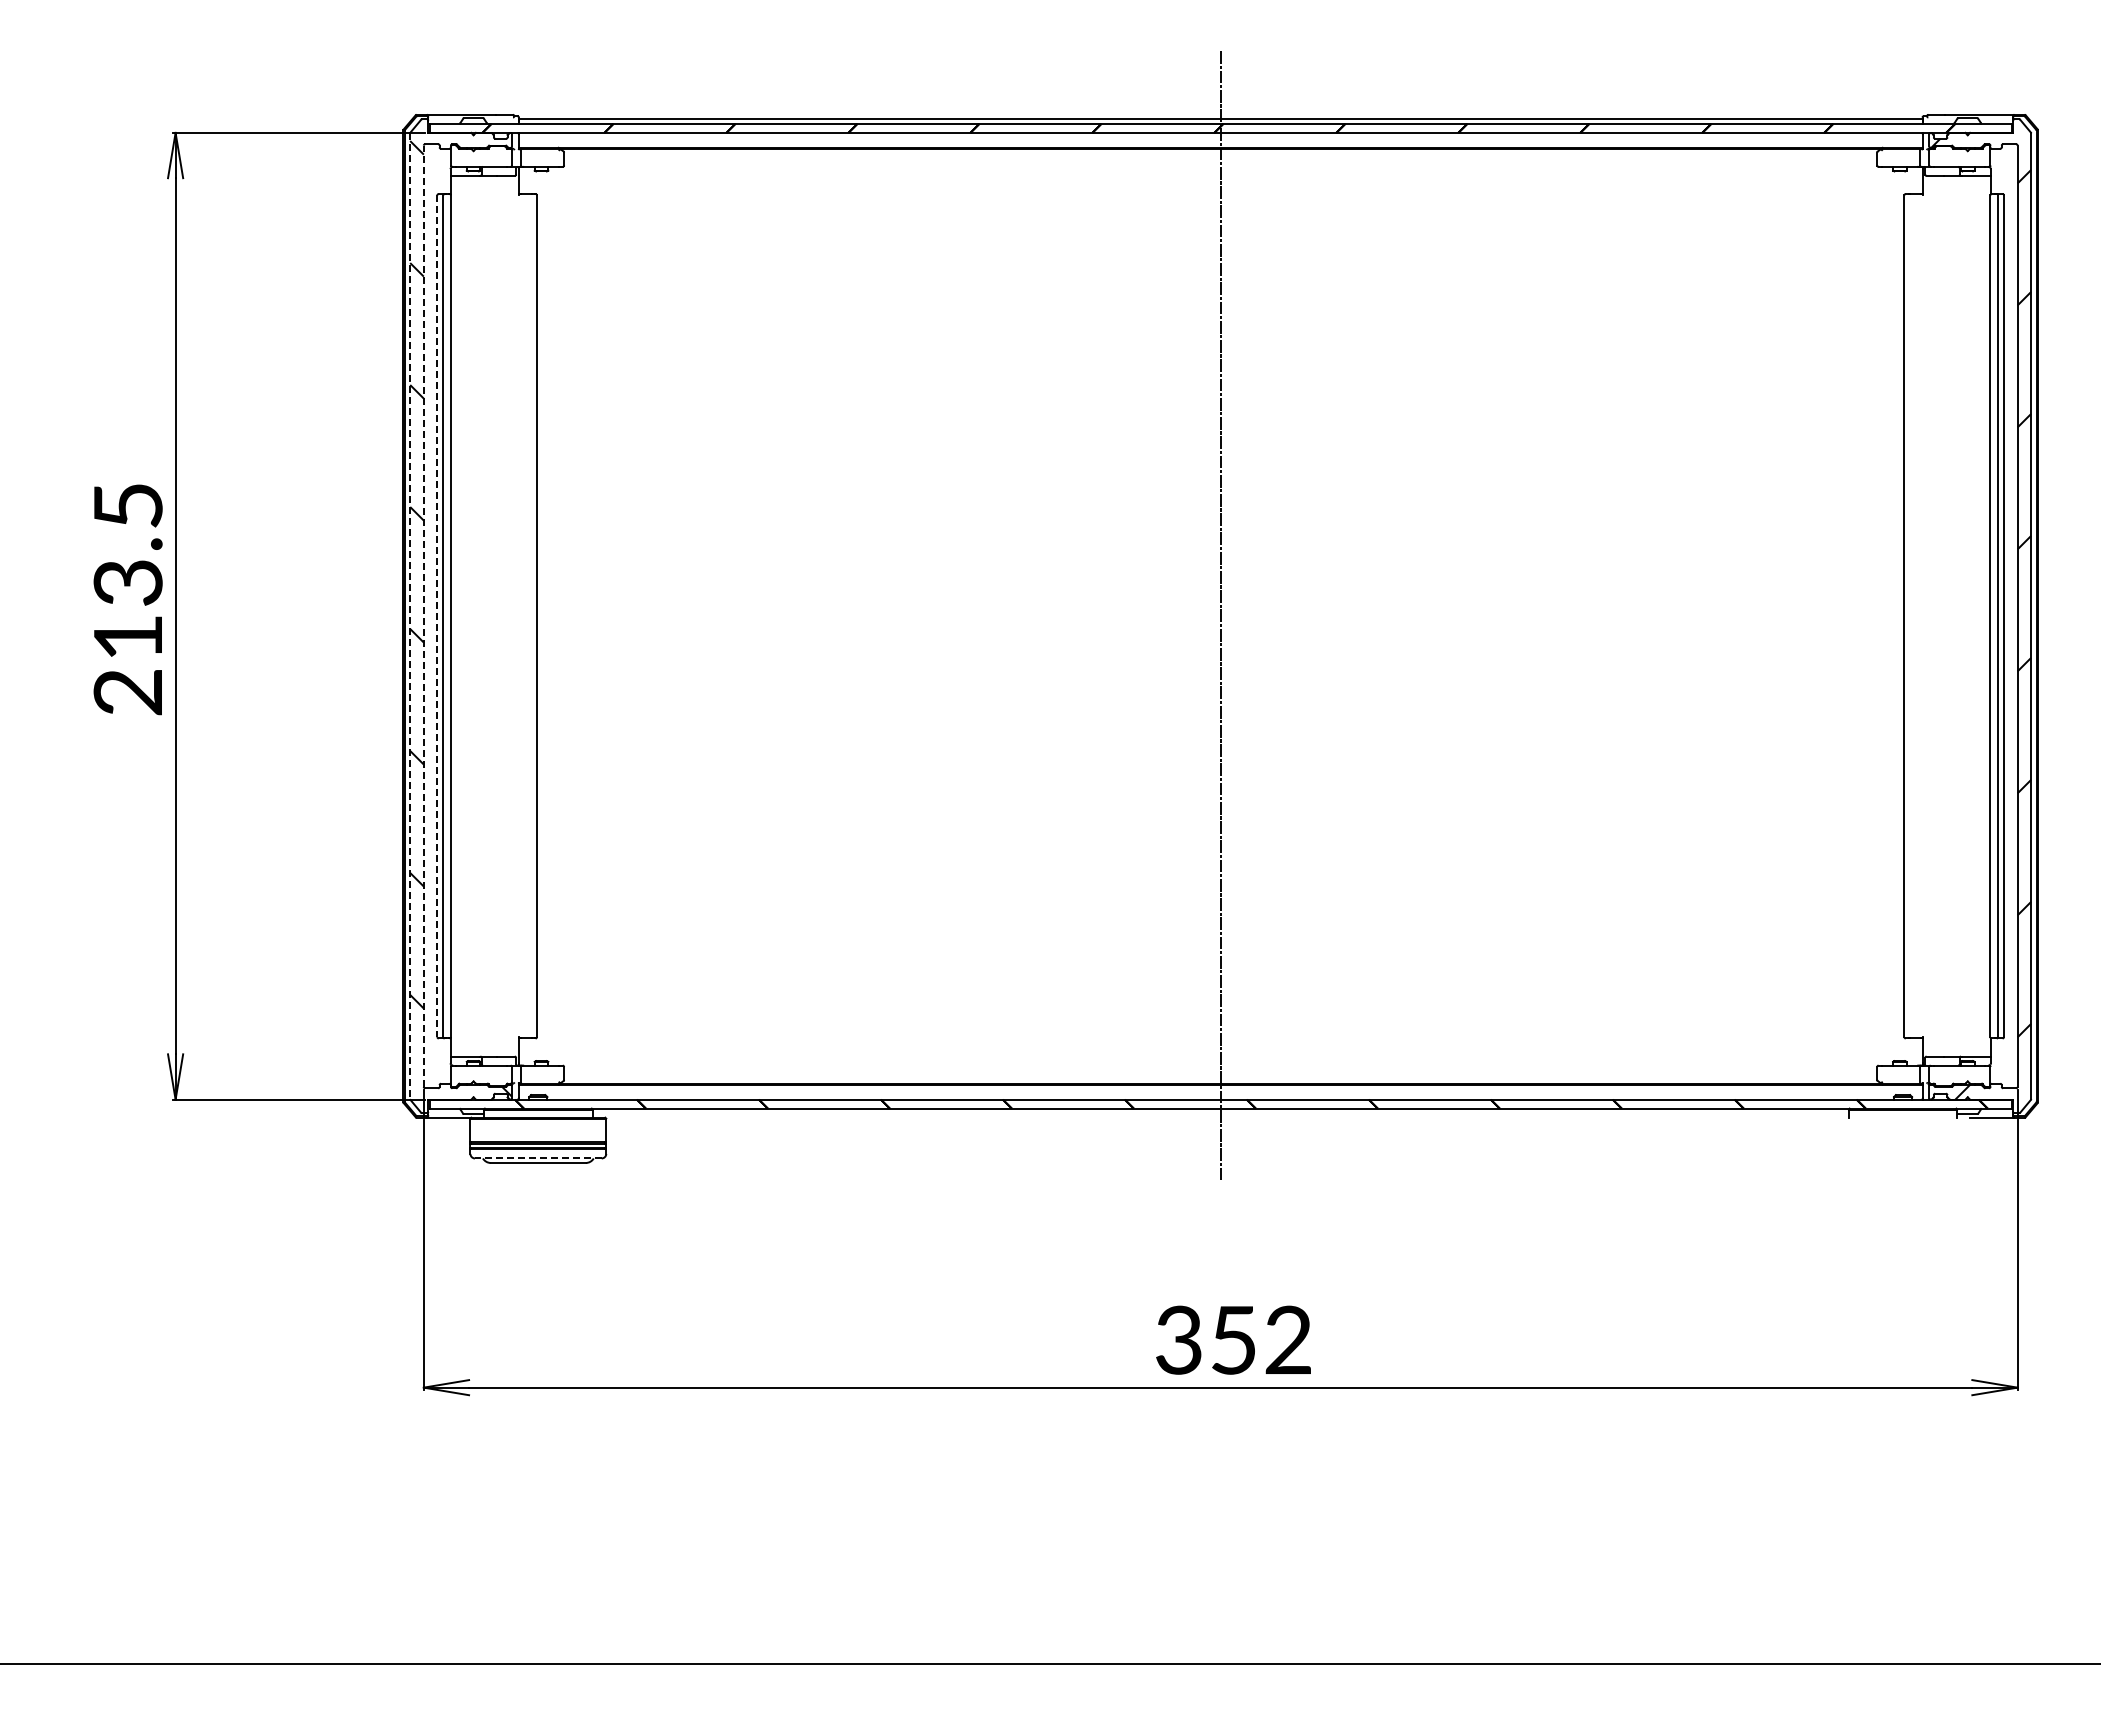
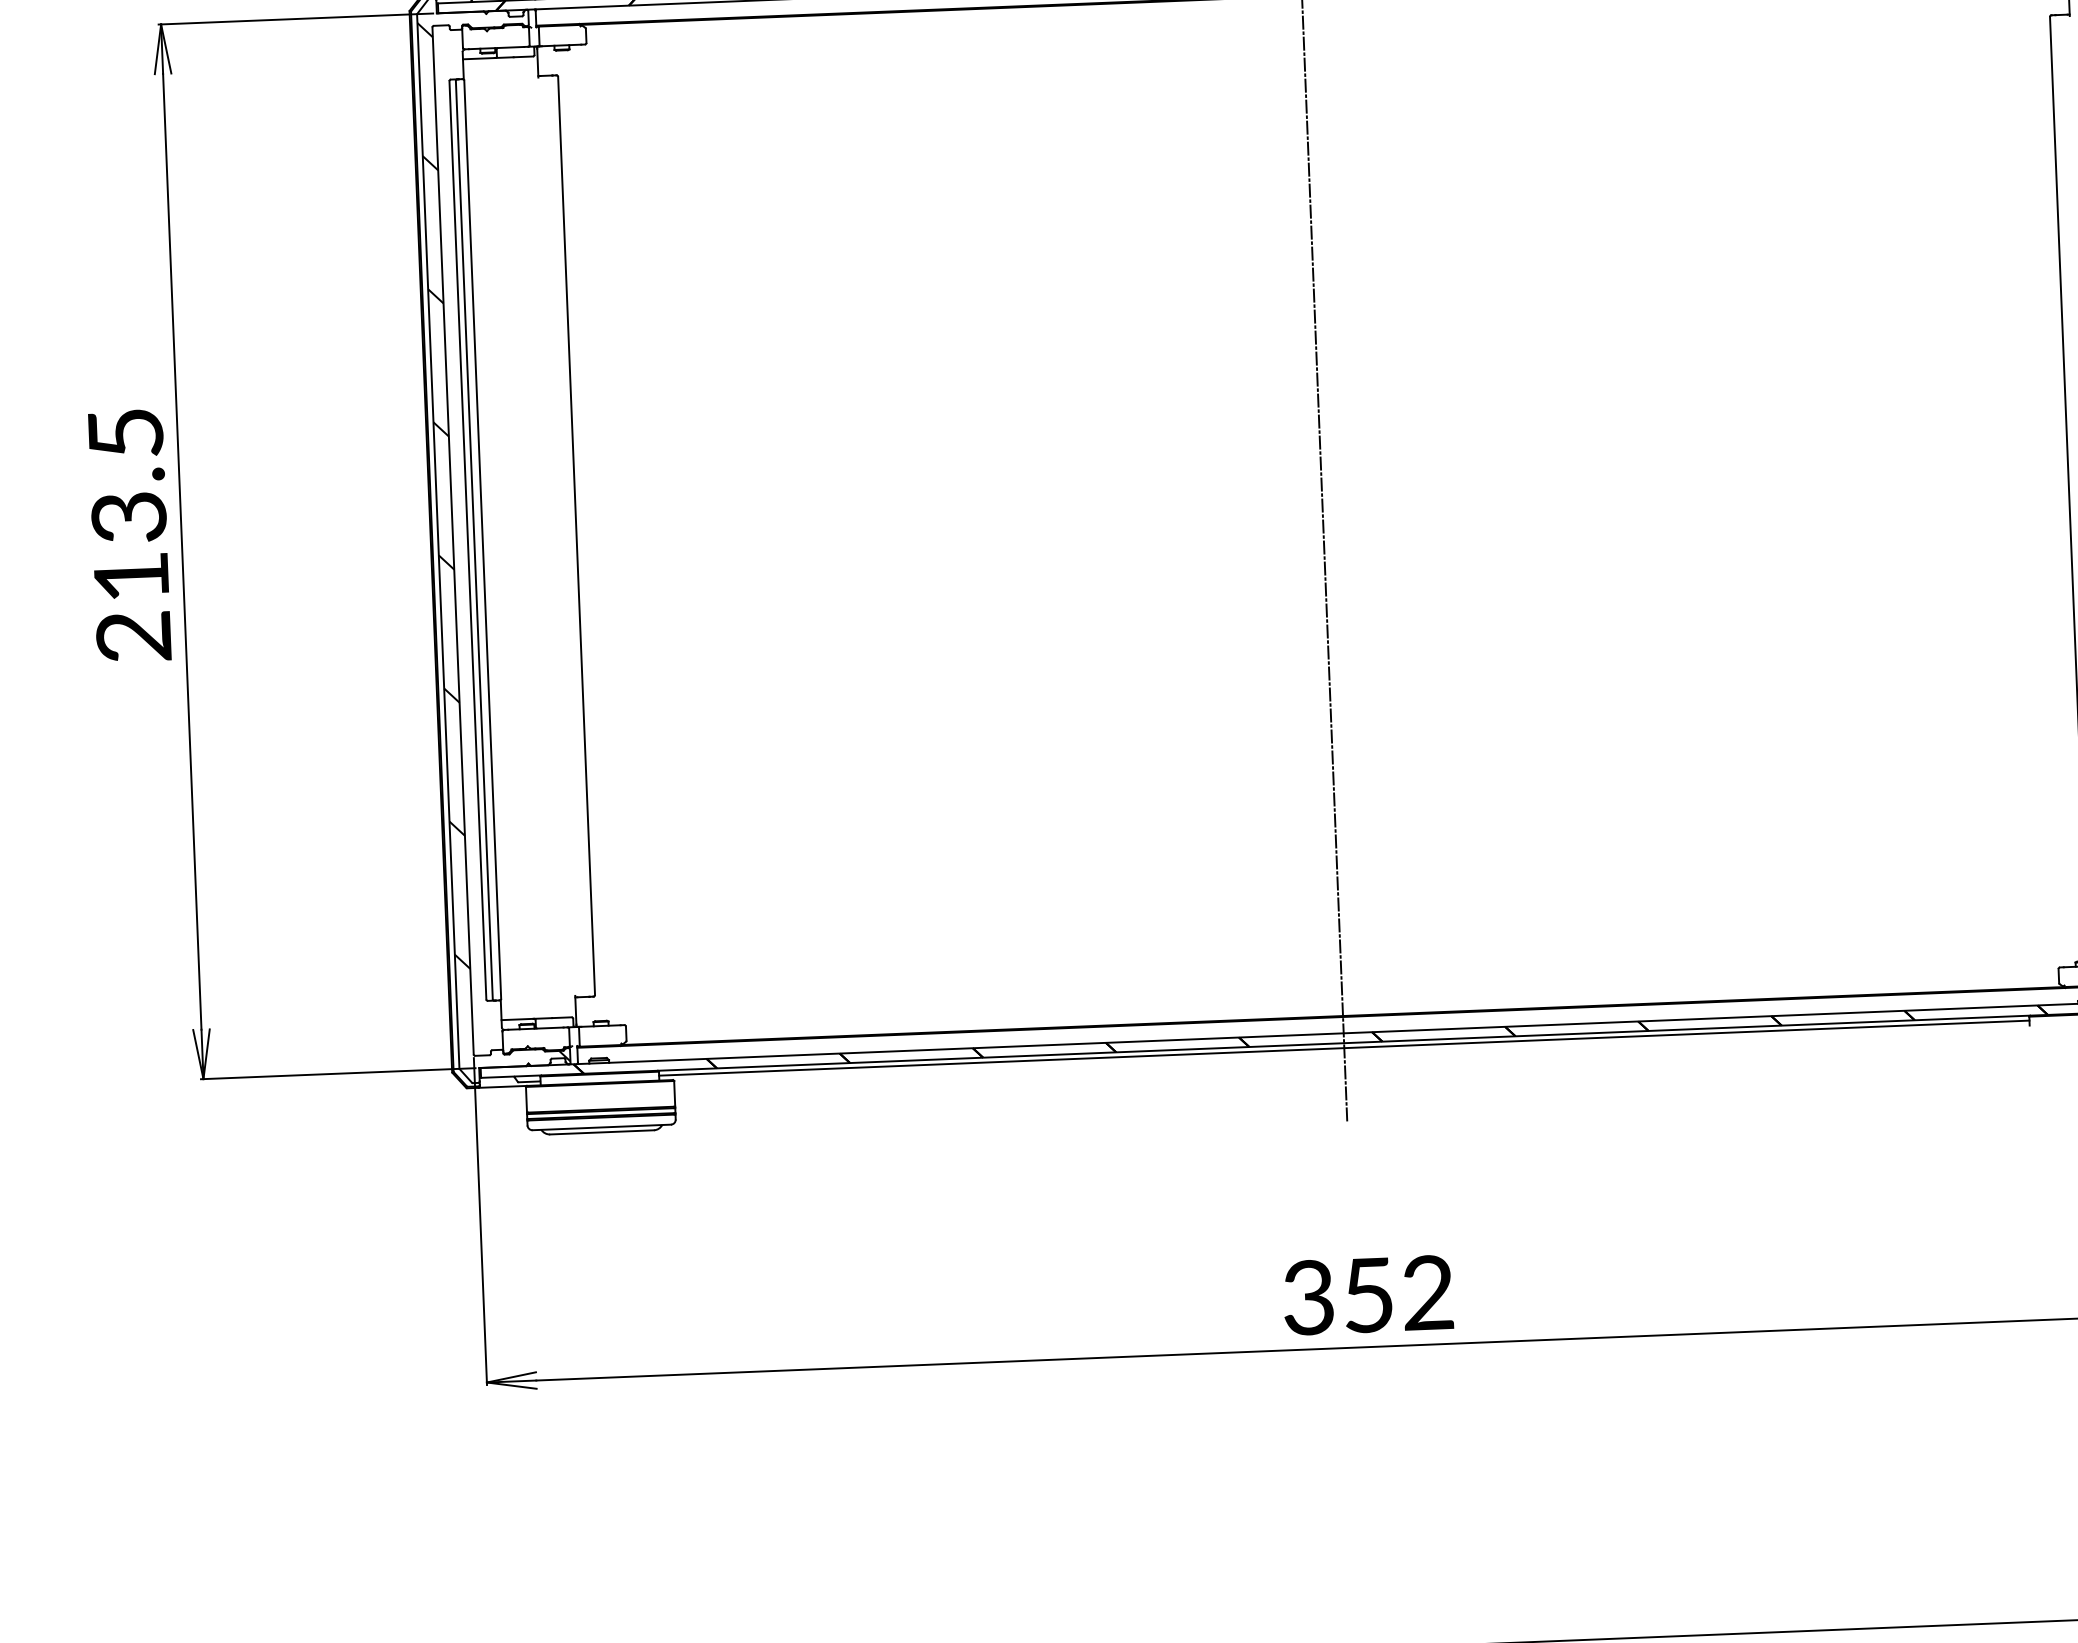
line: (410, 616) -> (438, 541), dashed -> solid
line: (423, 616) -> (452, 541), dashed -> solid
line: (437, 616) -> (468, 540), dashed -> solid
line: (1220, 1113) -> (1344, 1048), added
line: (537, 1158) -> (600, 1127), dashed -> solid

